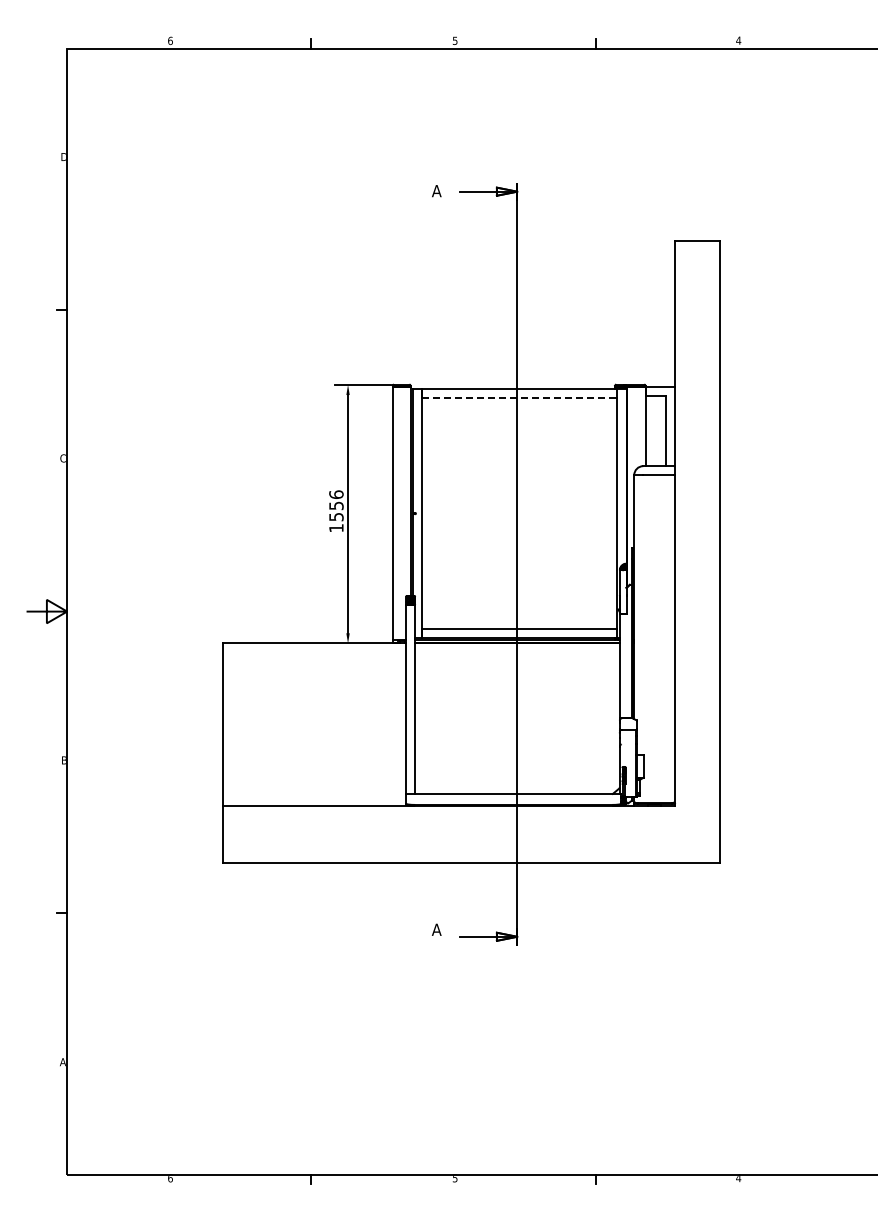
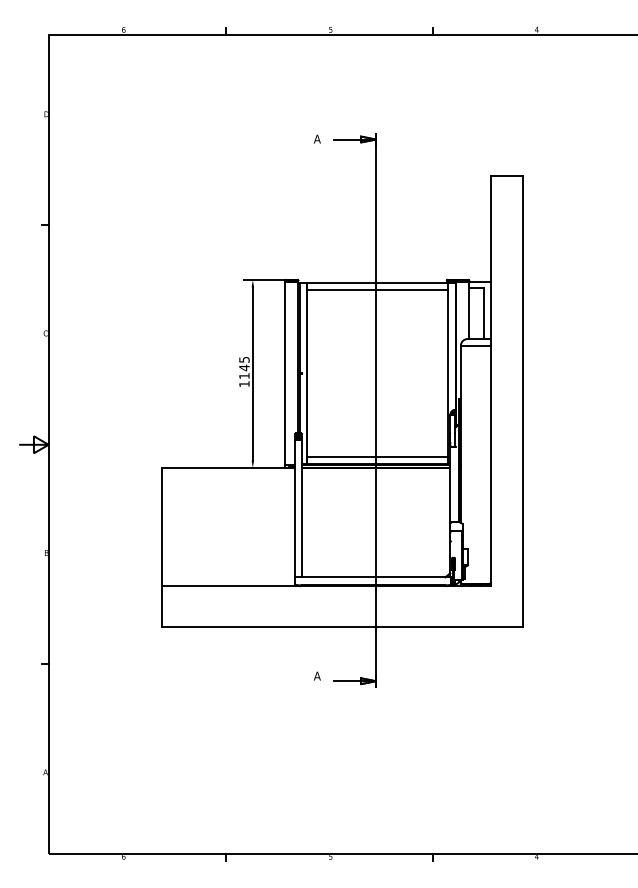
line: (519, 398) -> (377, 289), dashed -> solid
text: (336, 505) -> (244, 367), 1556 -> 1145

